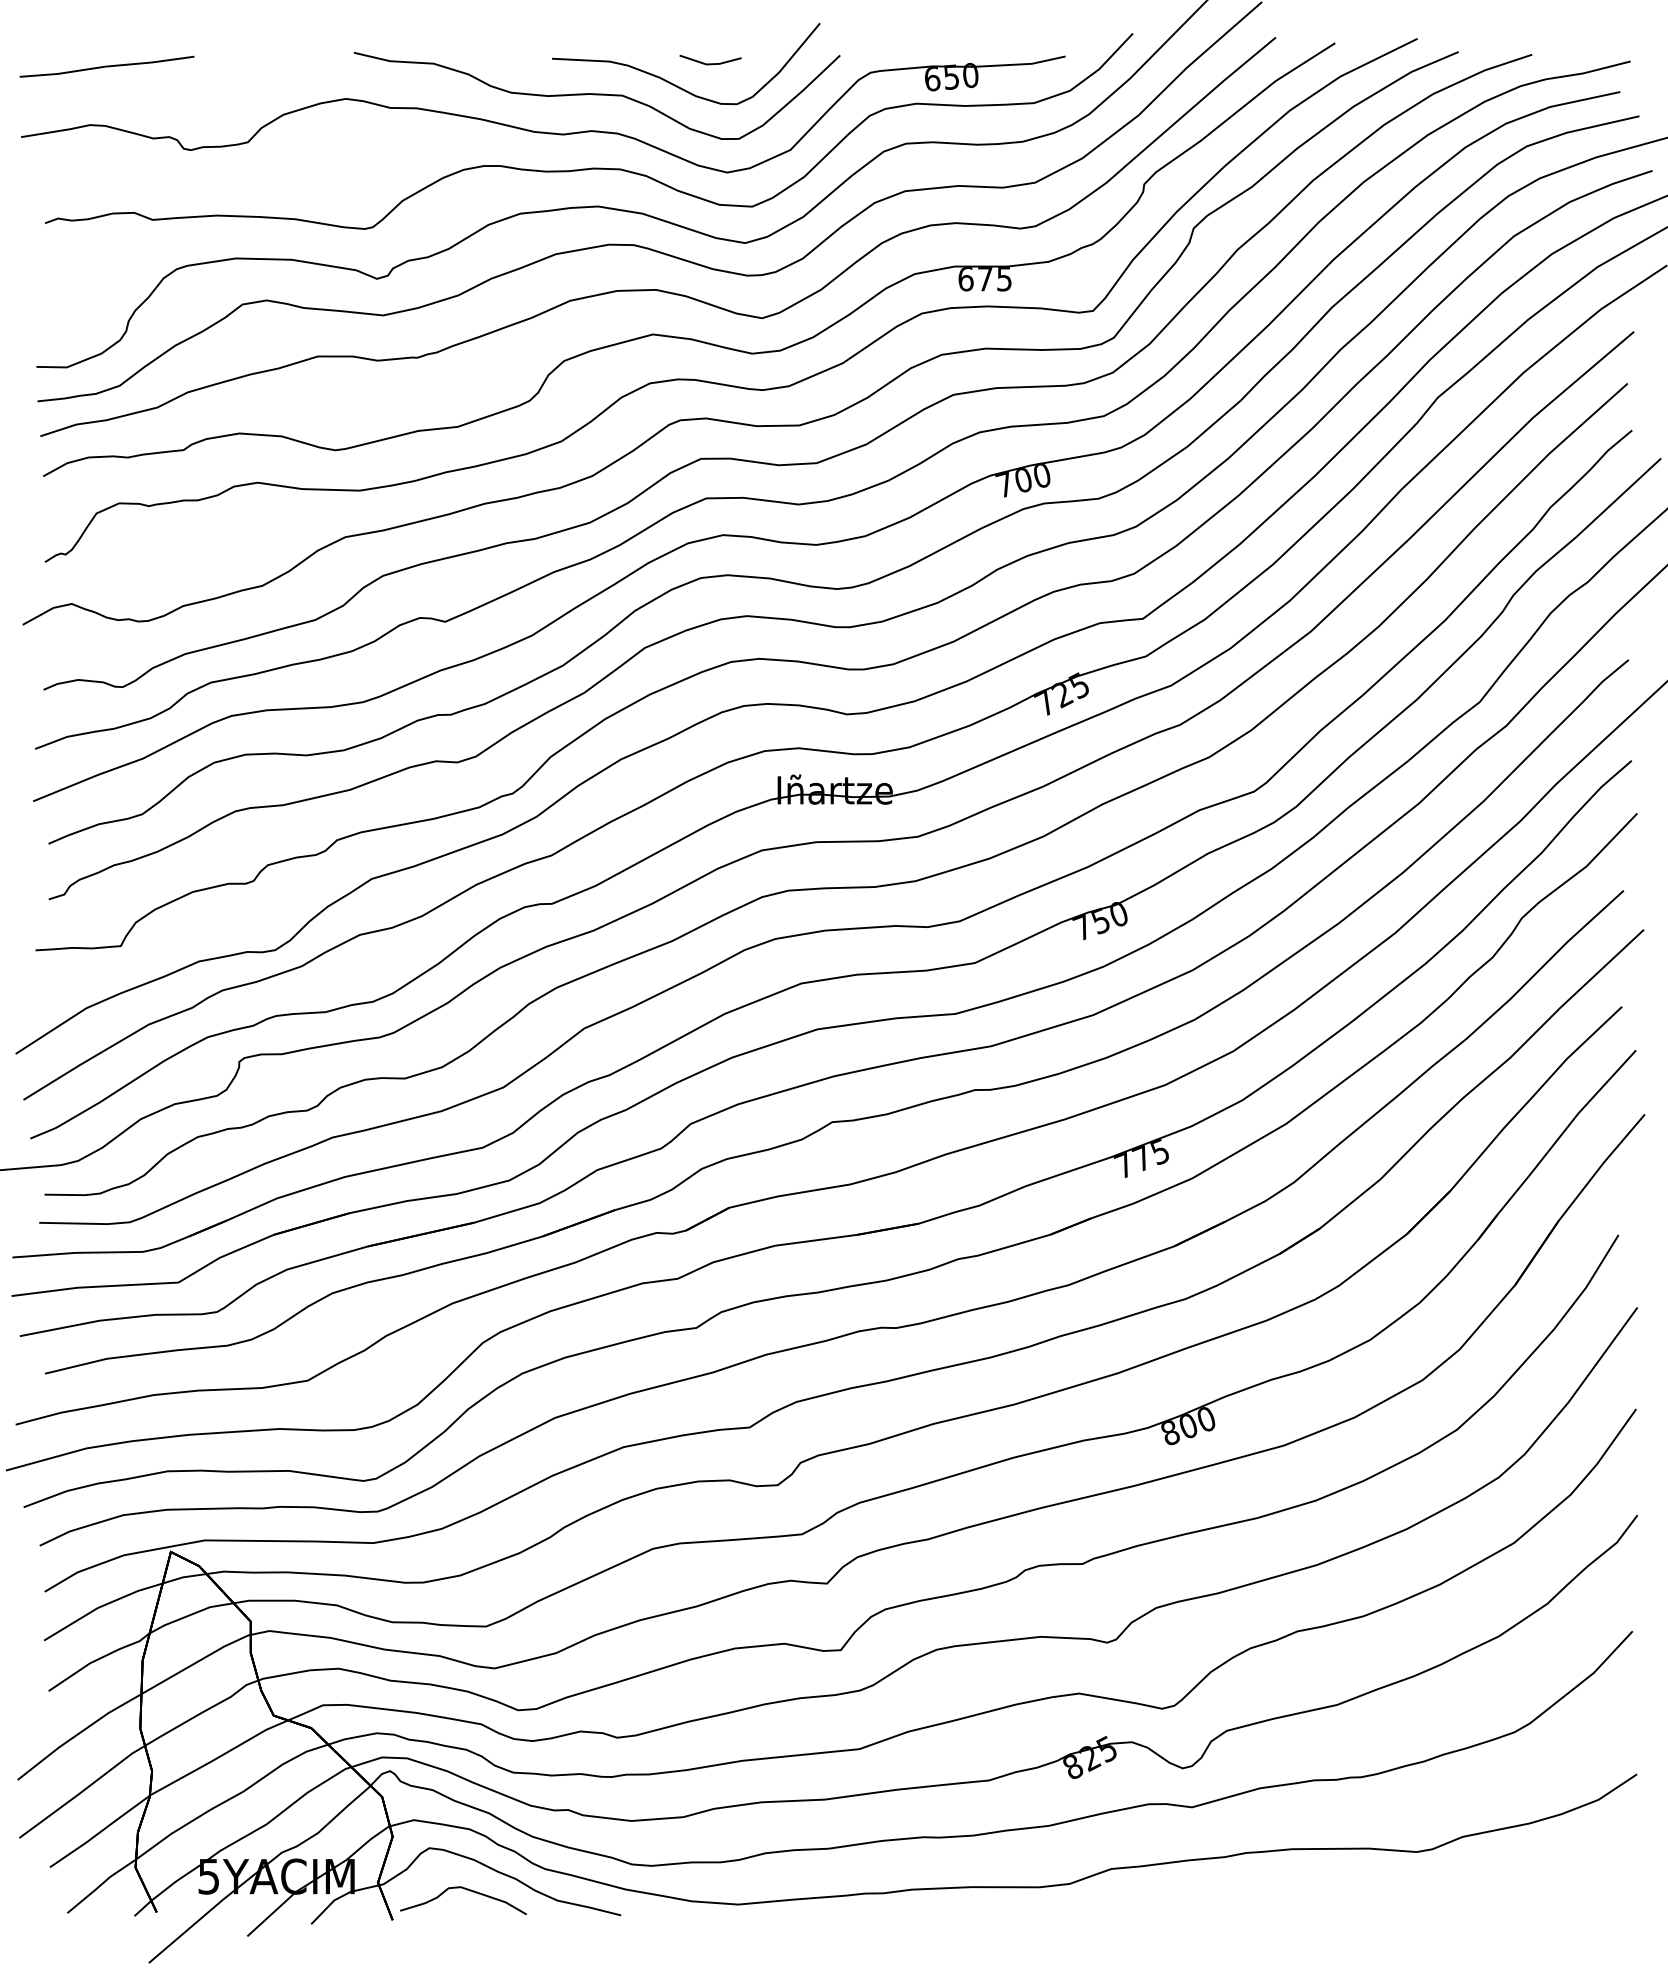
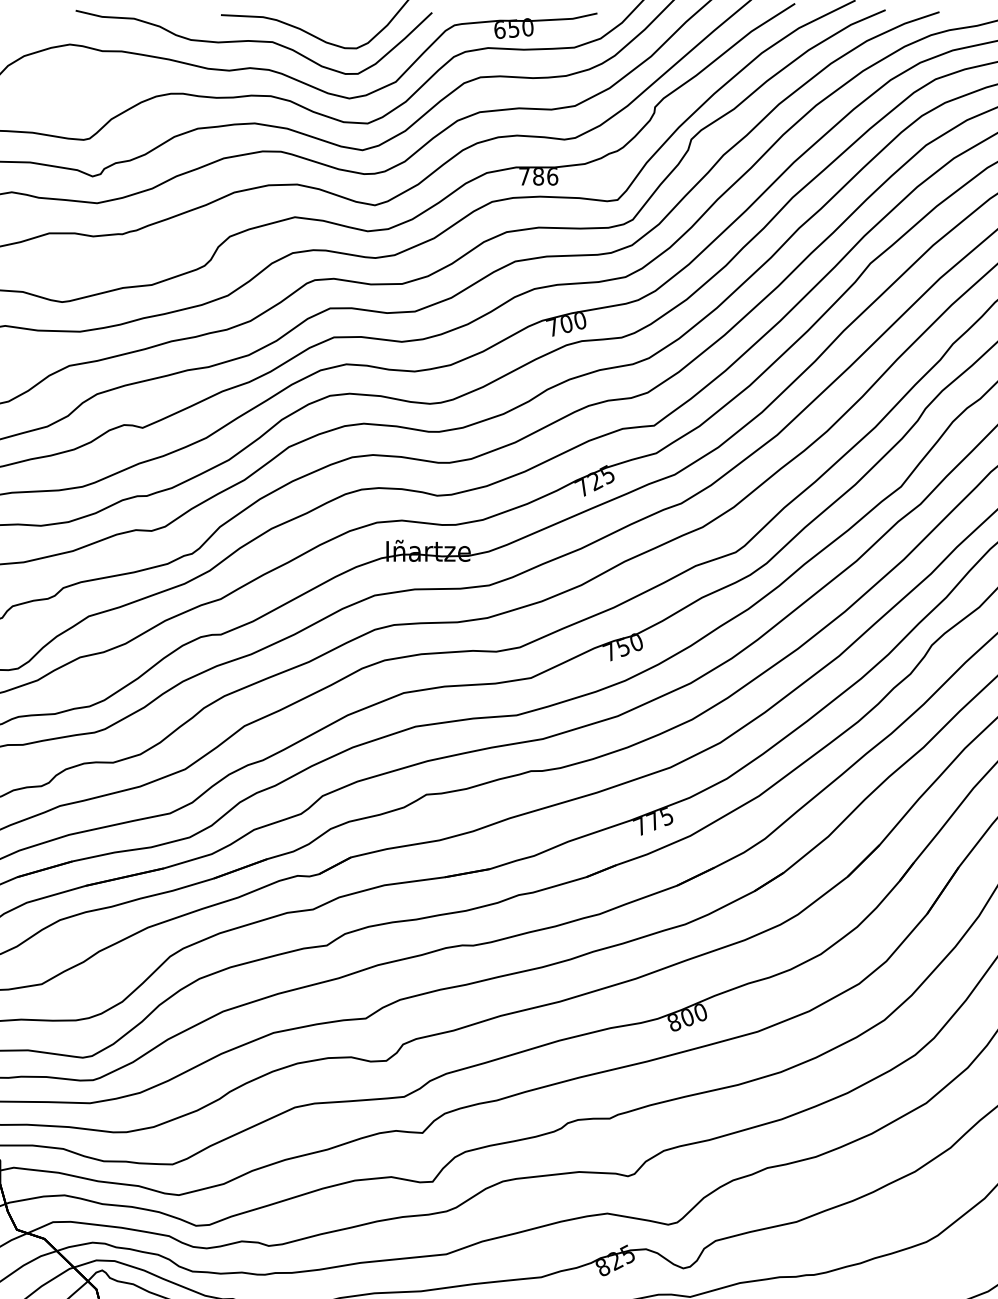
part: (710, 59) -> (337, 15), removed
text: (985, 279) -> (538, 176), 675 -> 786

